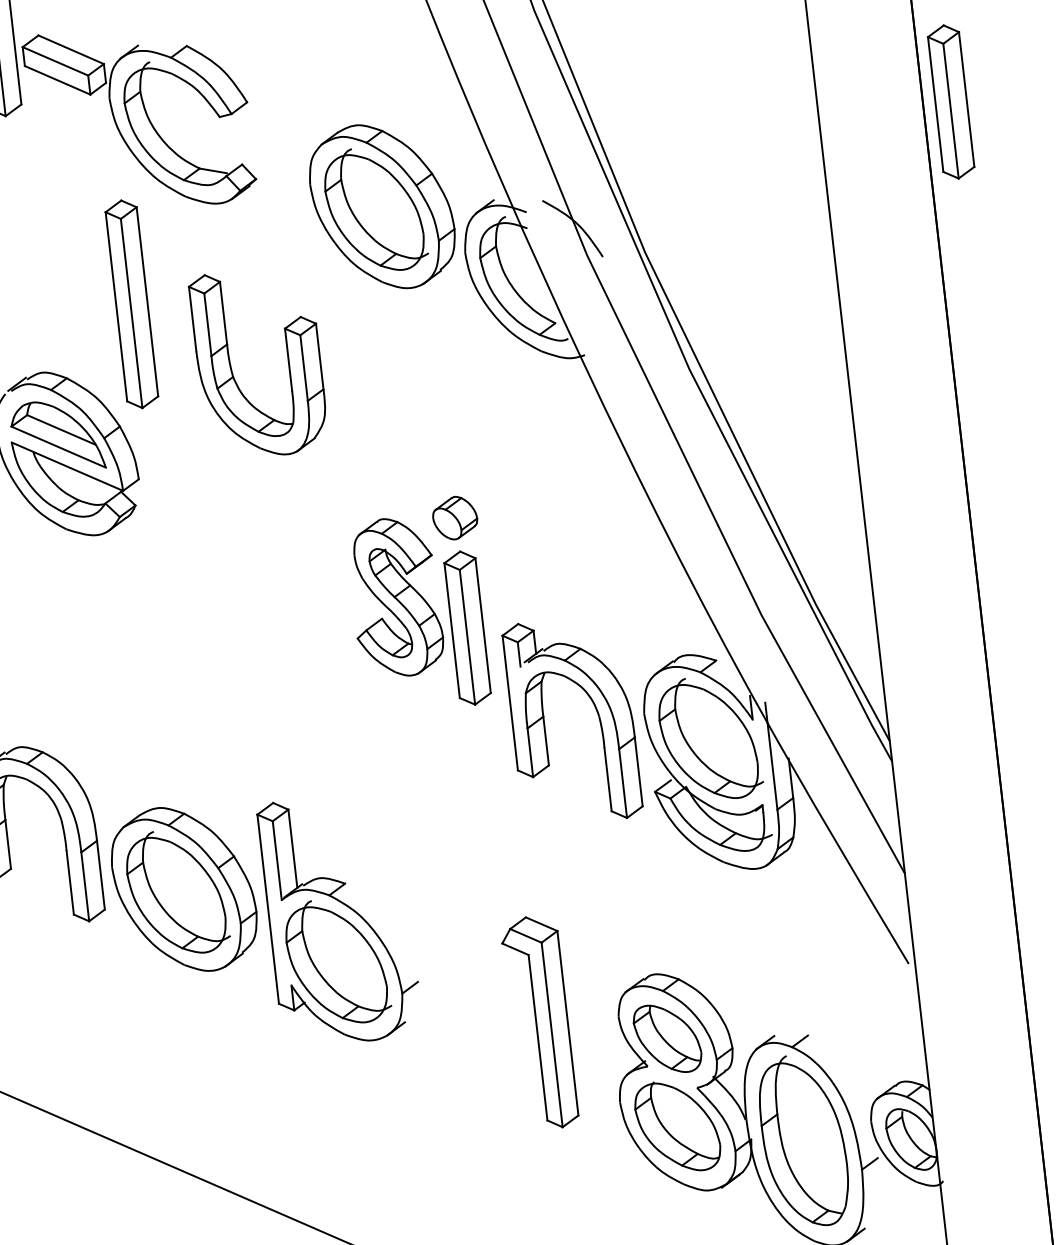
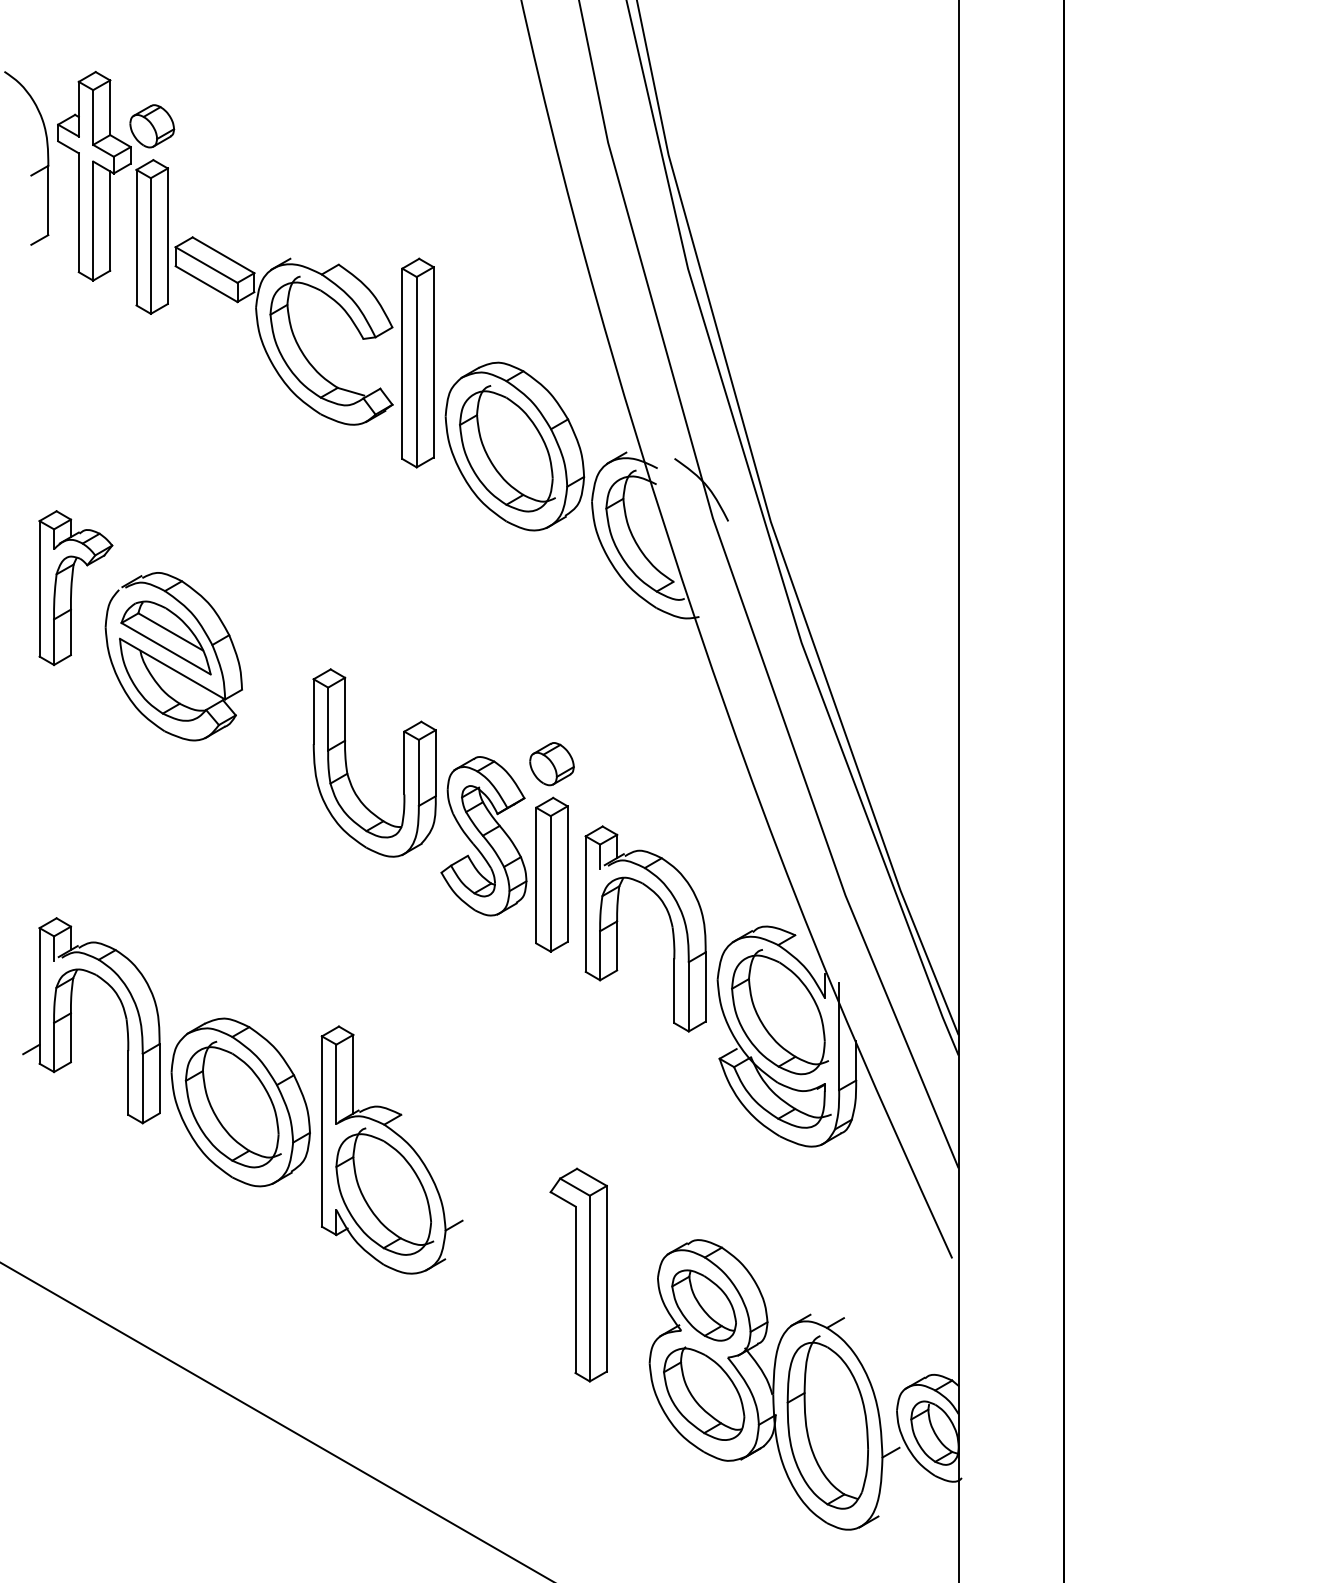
part: (950, 101) -> (1091, 406), removed
part: (131, 303) -> (417, 362), moved
part: (232, 368) -> (347, 765), moved
part: (596, 712) -> (670, 923), moved

